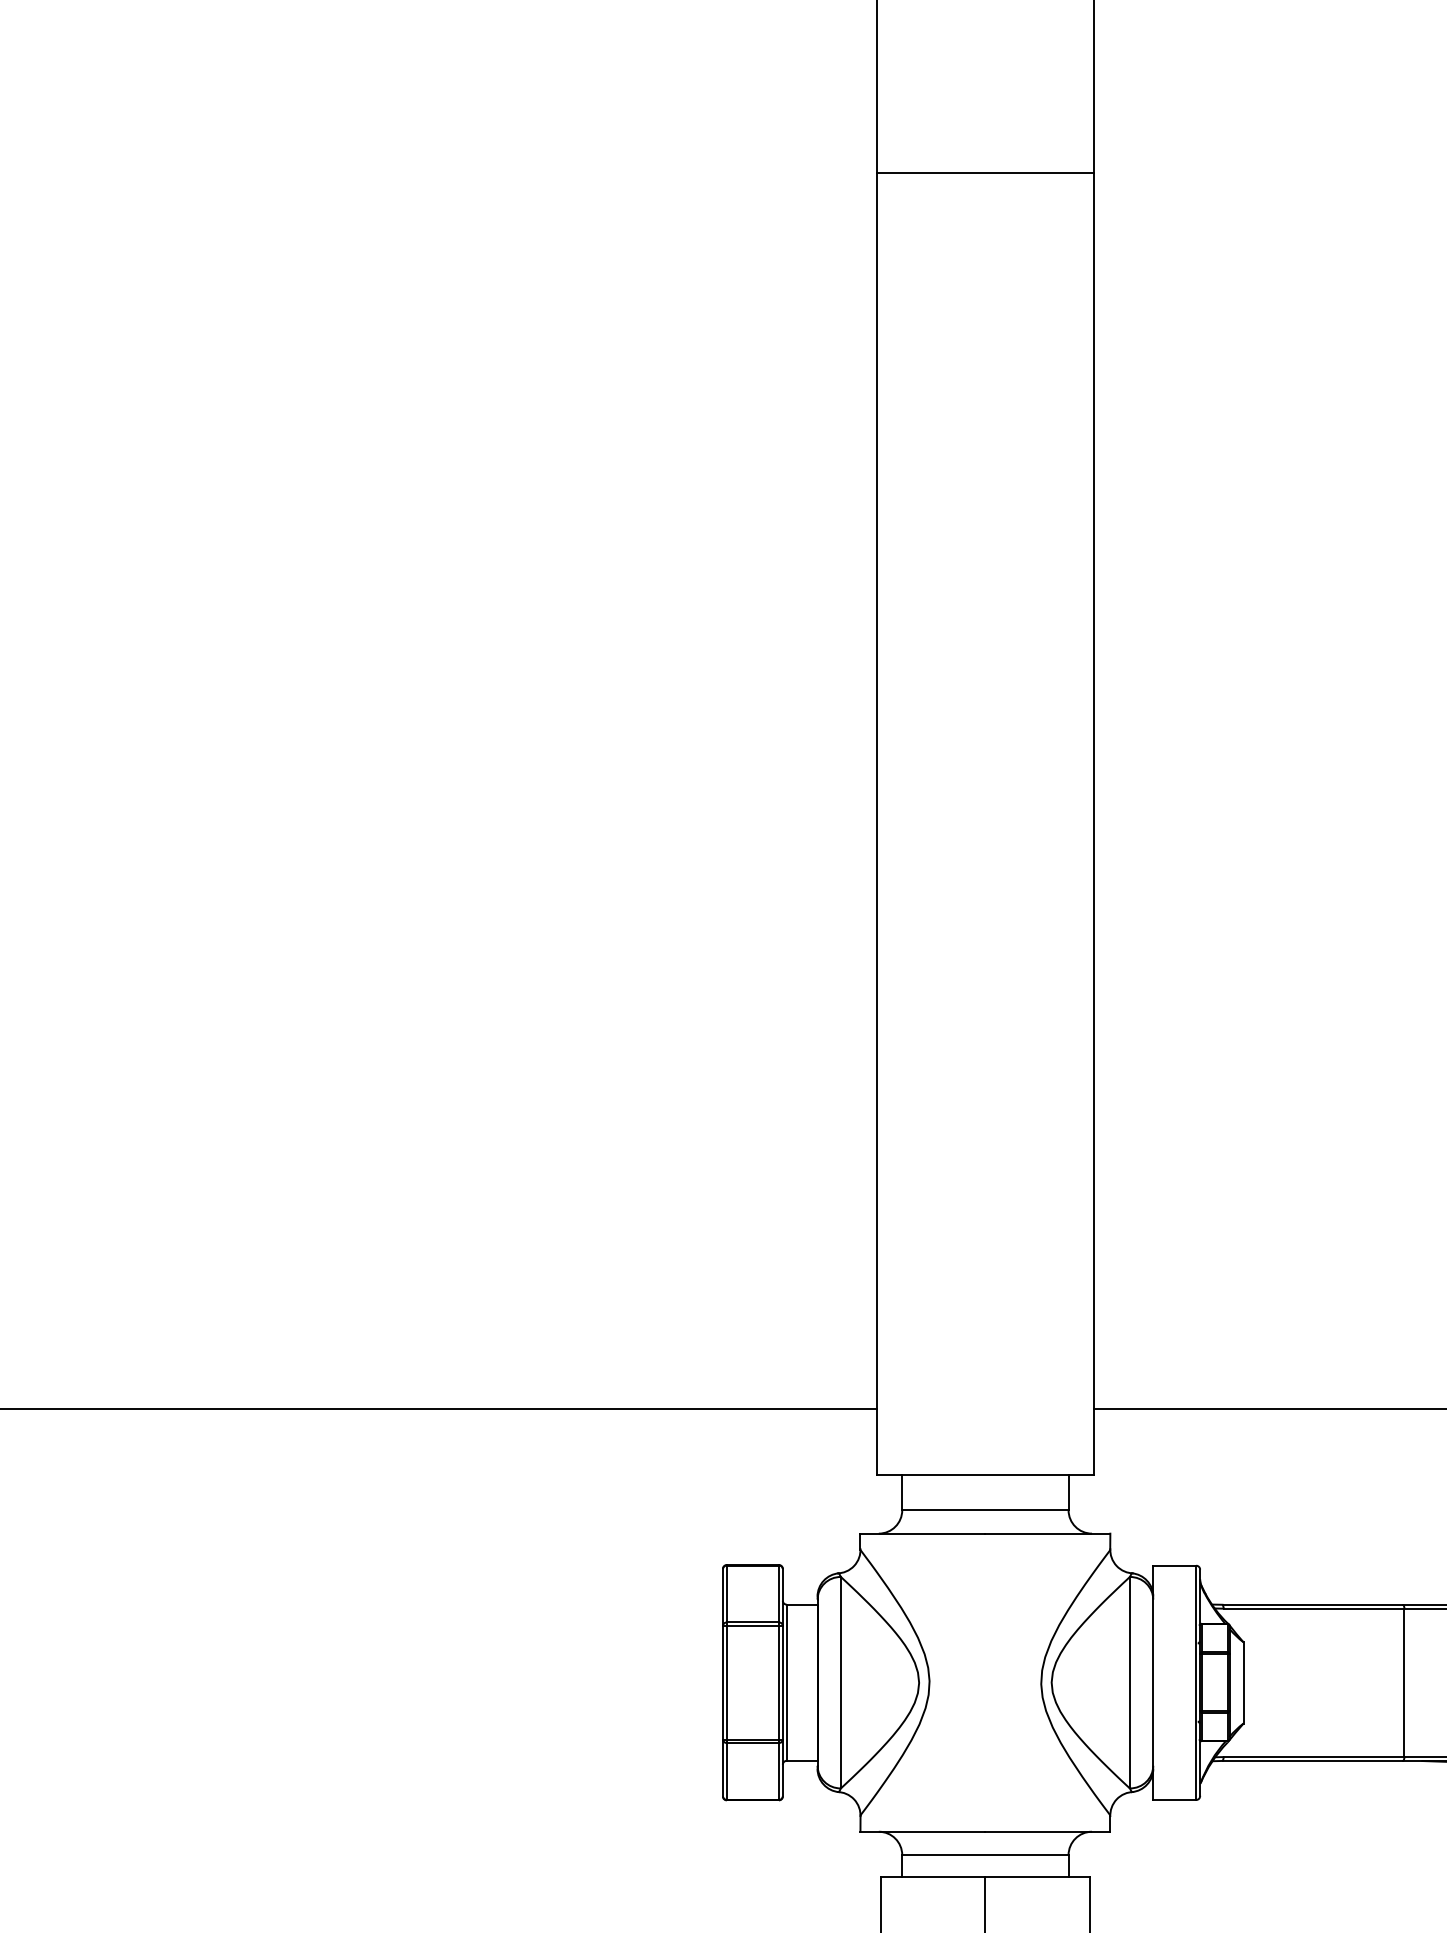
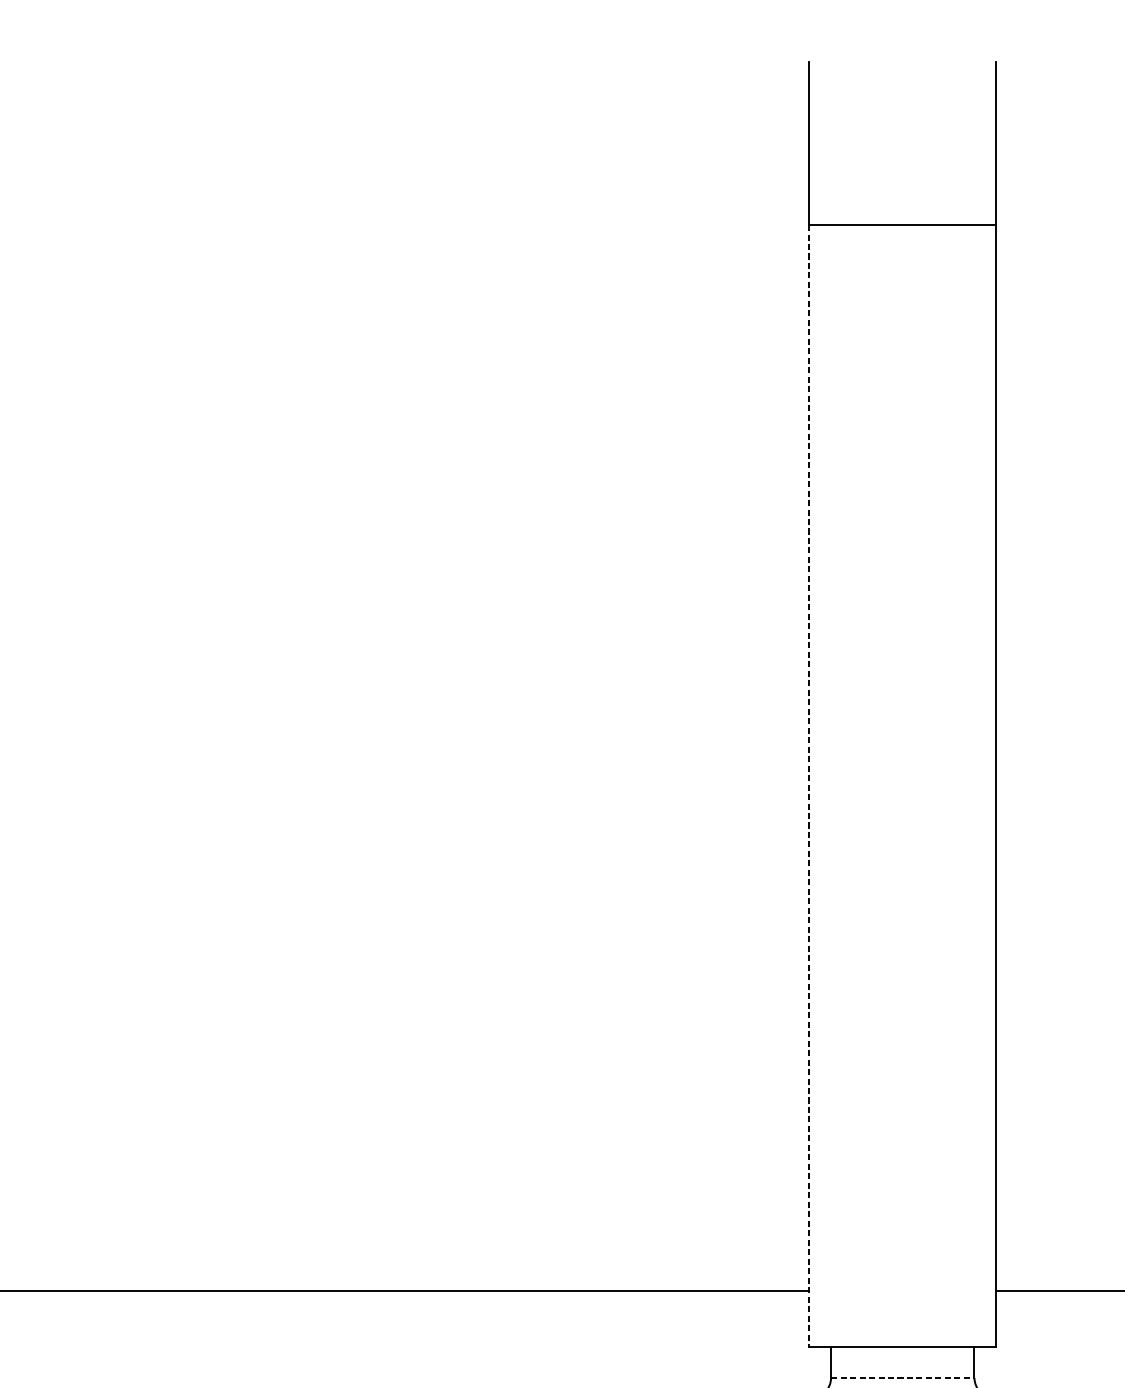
line: (876, 823) -> (808, 785), solid -> dashed
line: (985, 1510) -> (902, 1378), solid -> dashed

